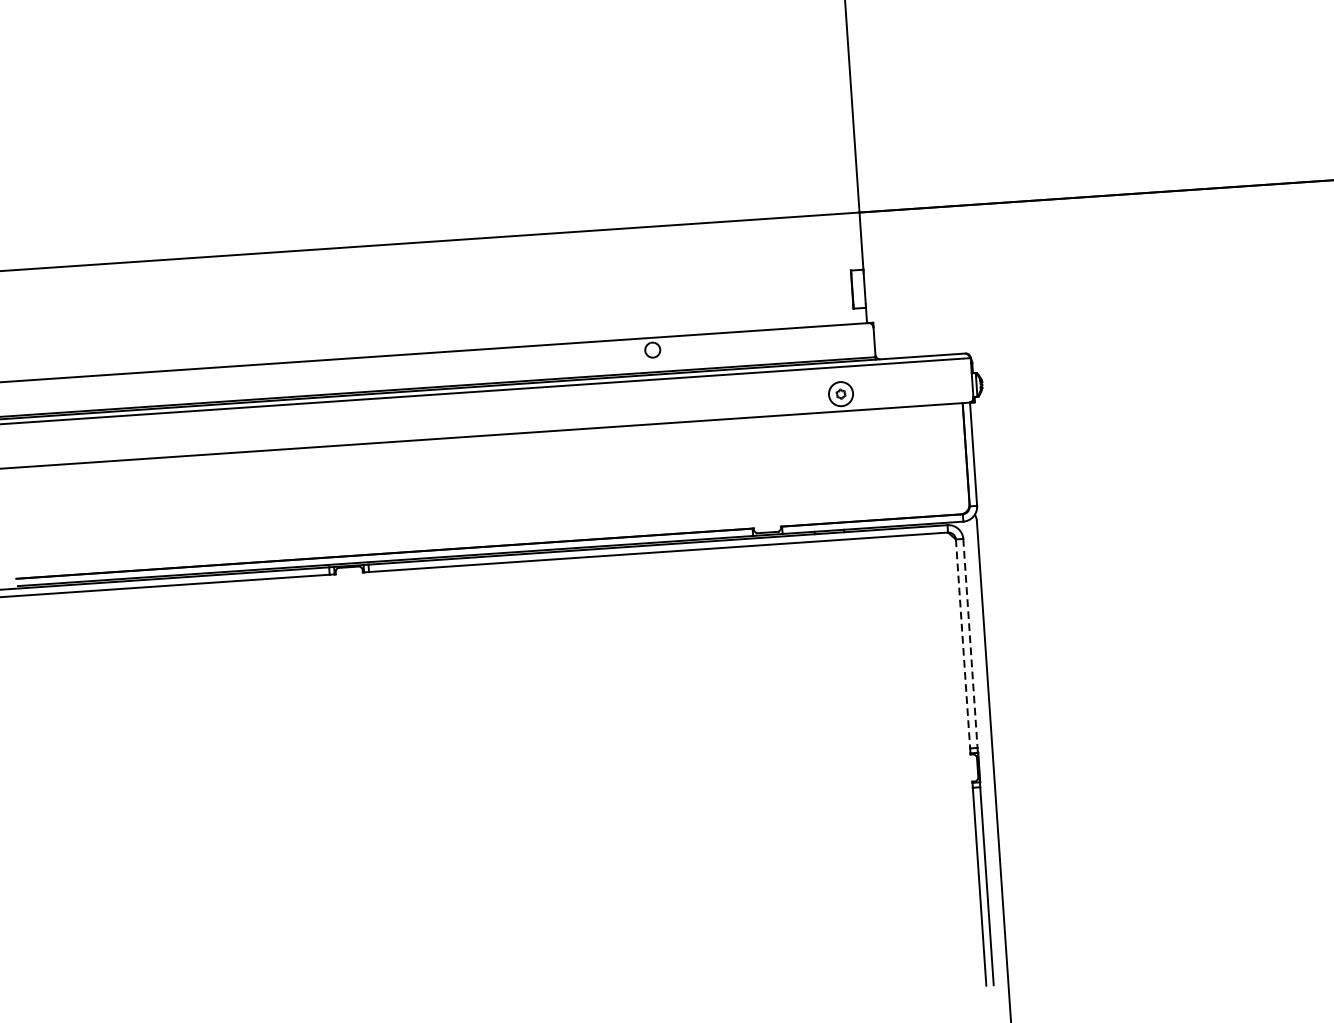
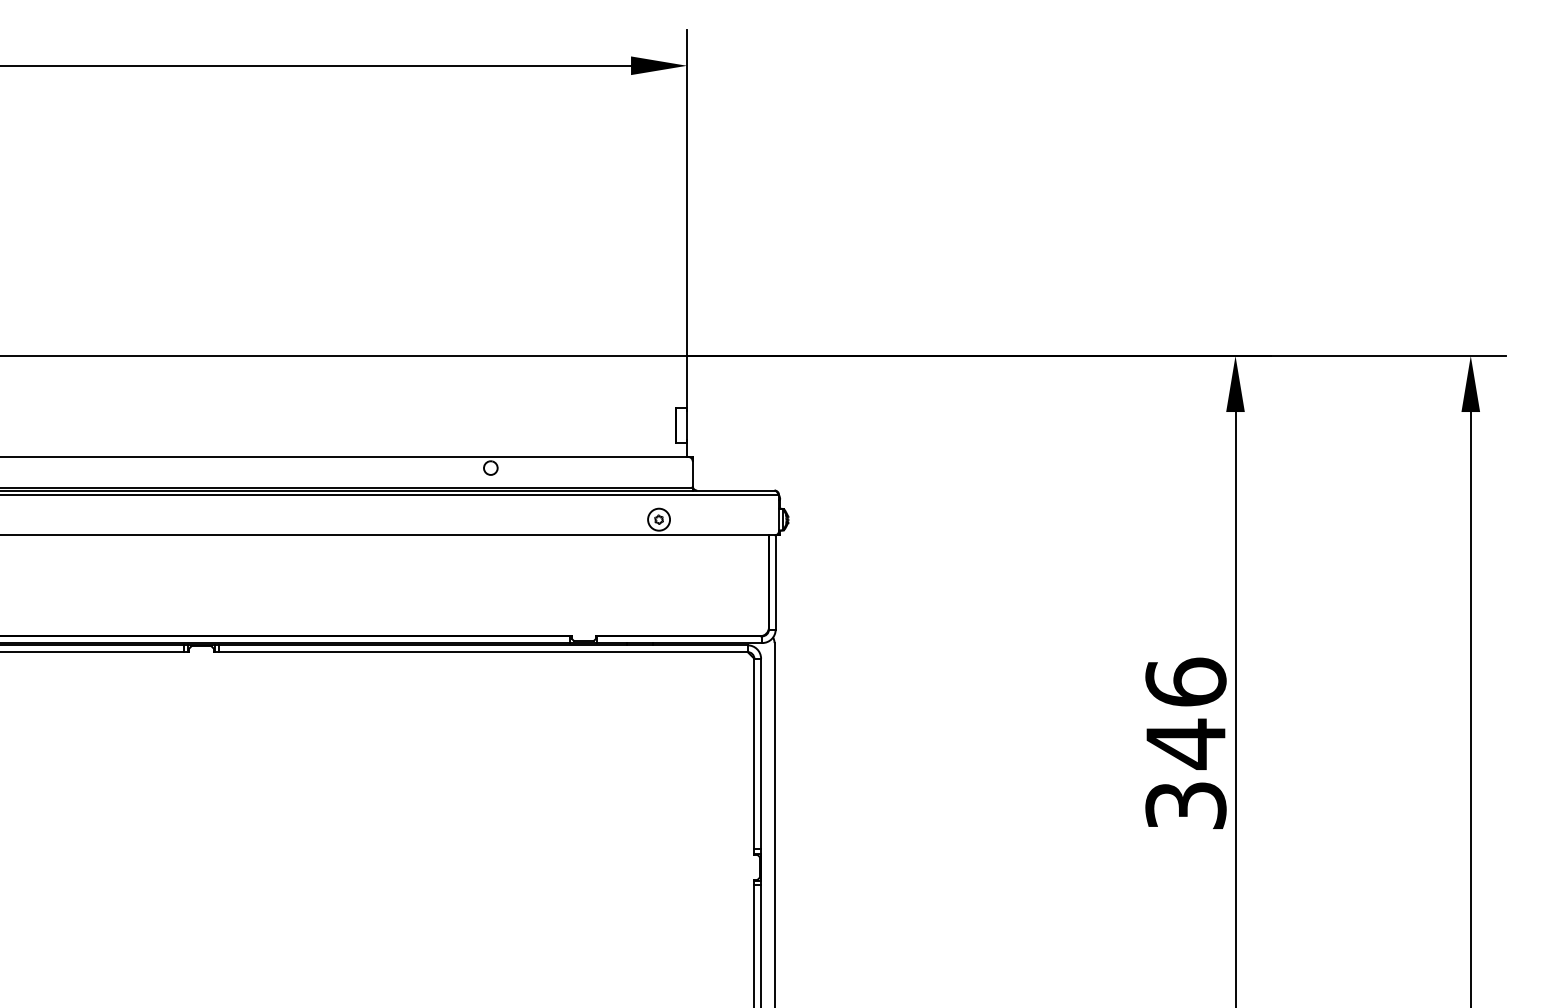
line: (970, 643) -> (761, 754), dashed -> solid
line: (963, 644) -> (754, 754), dashed -> solid

